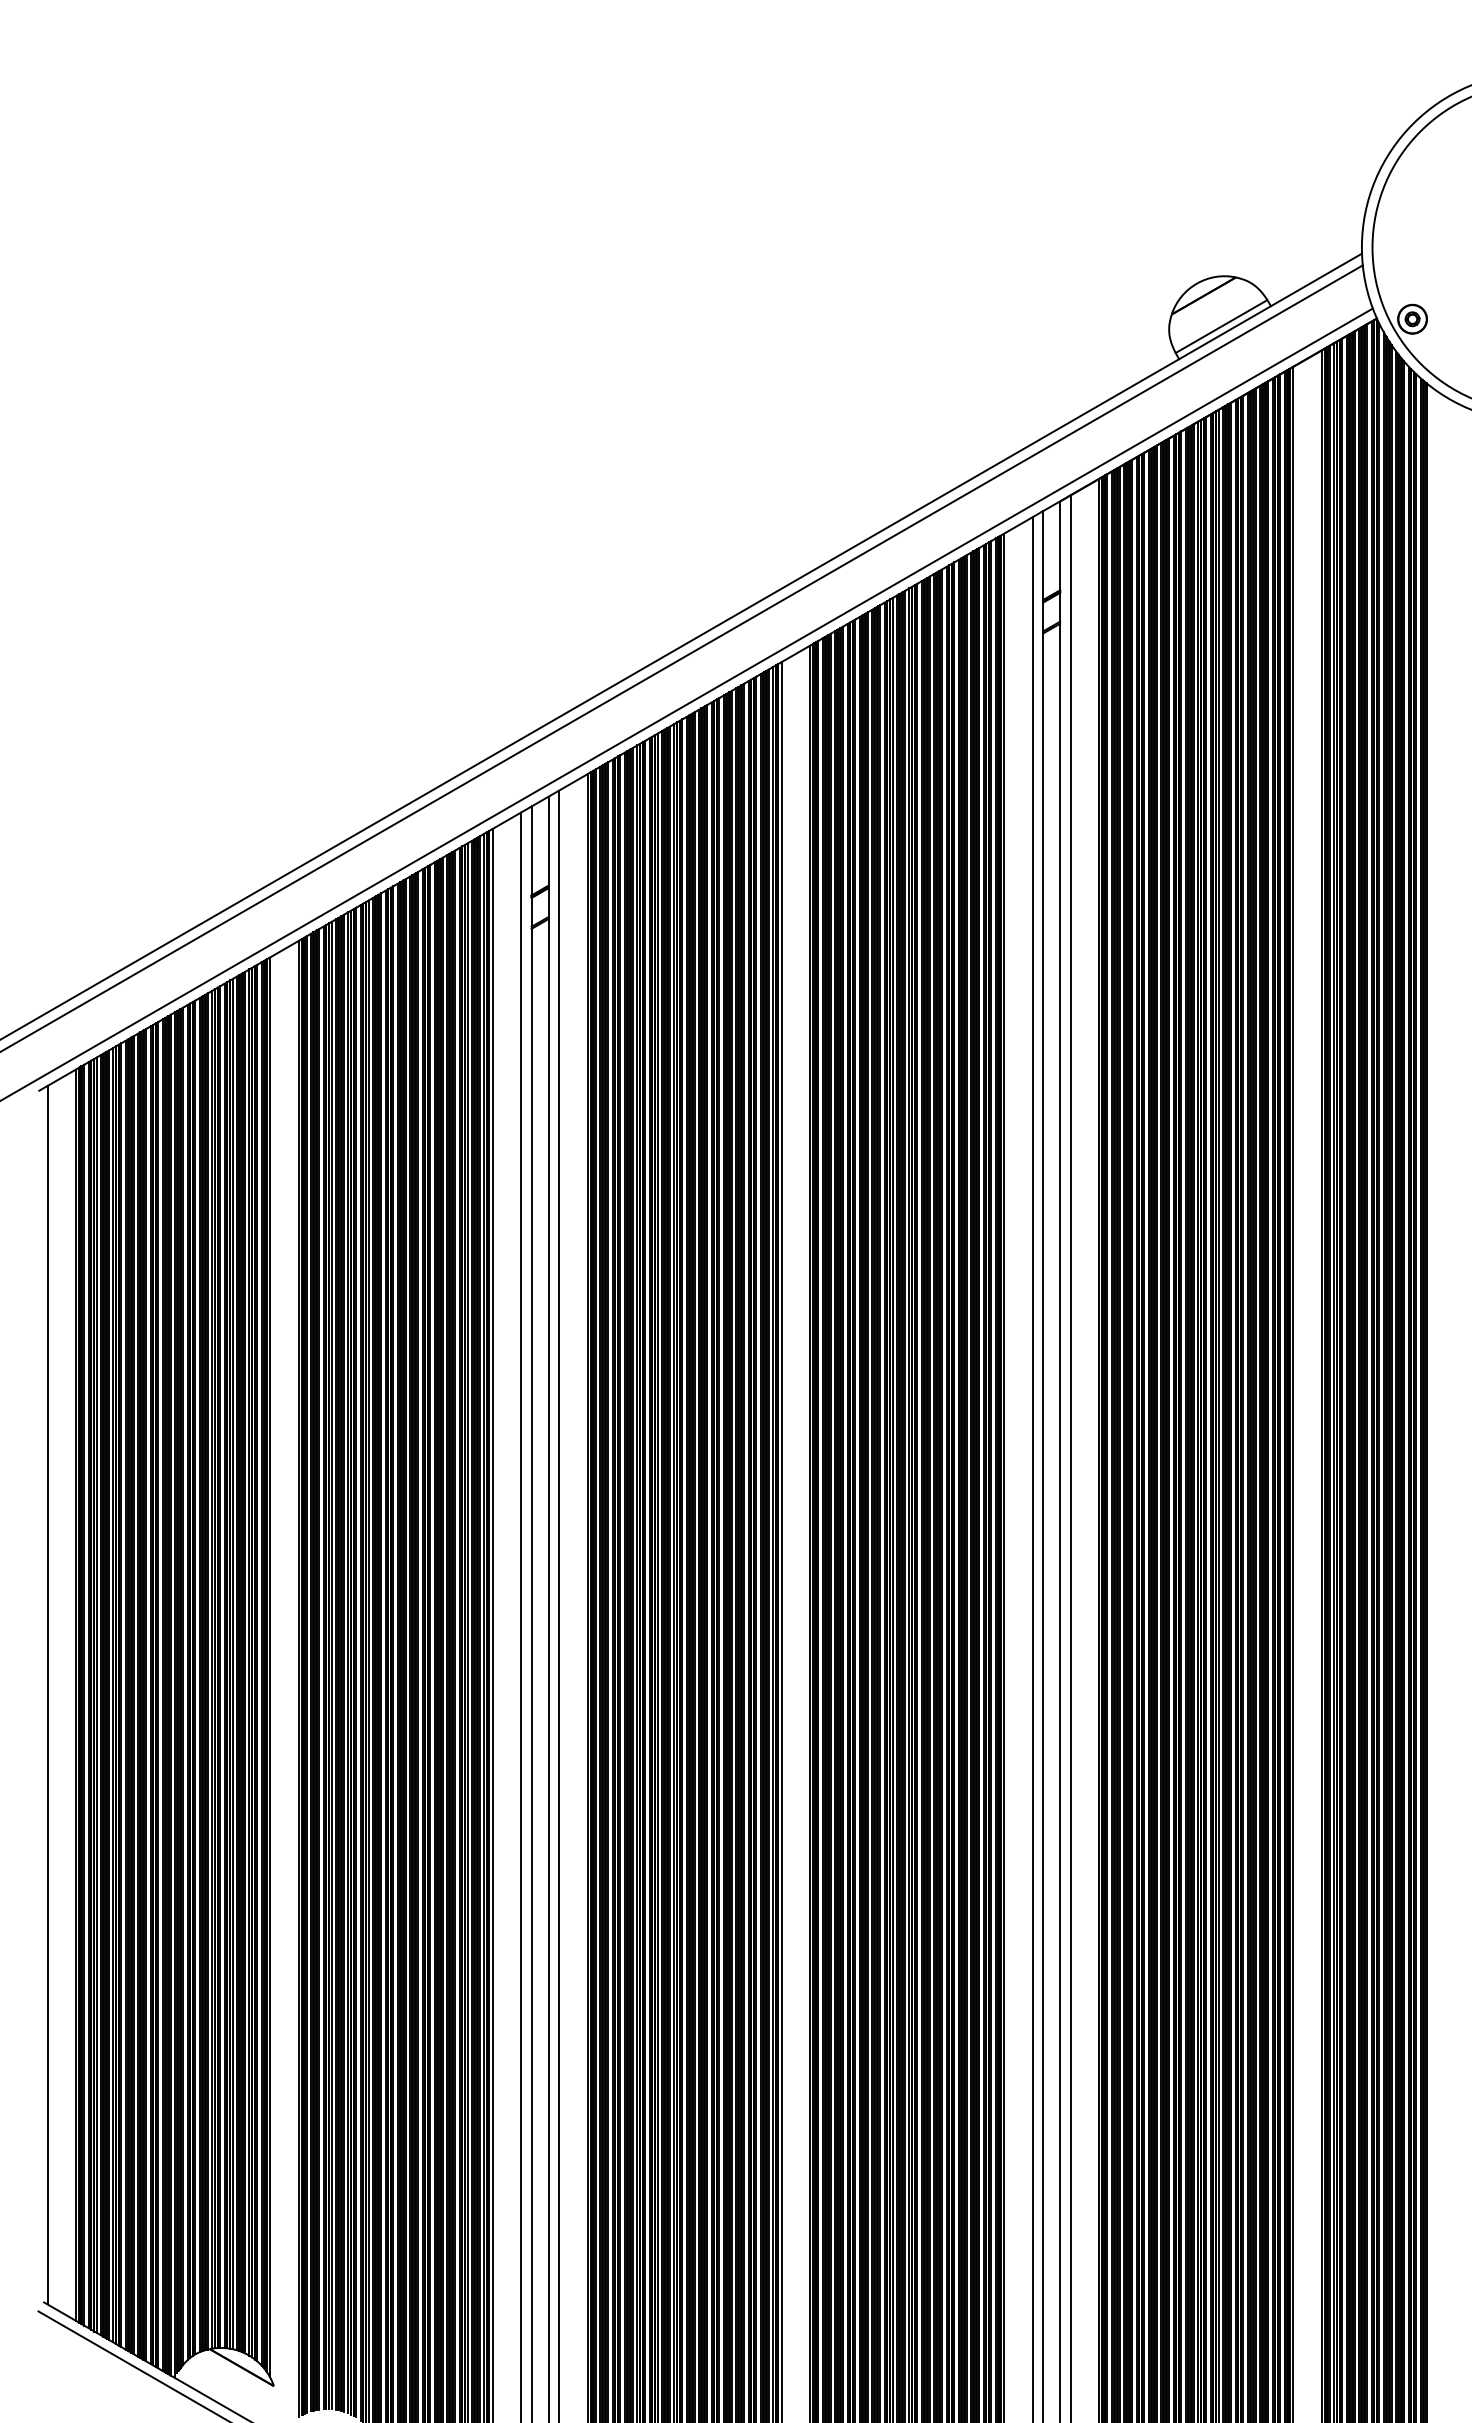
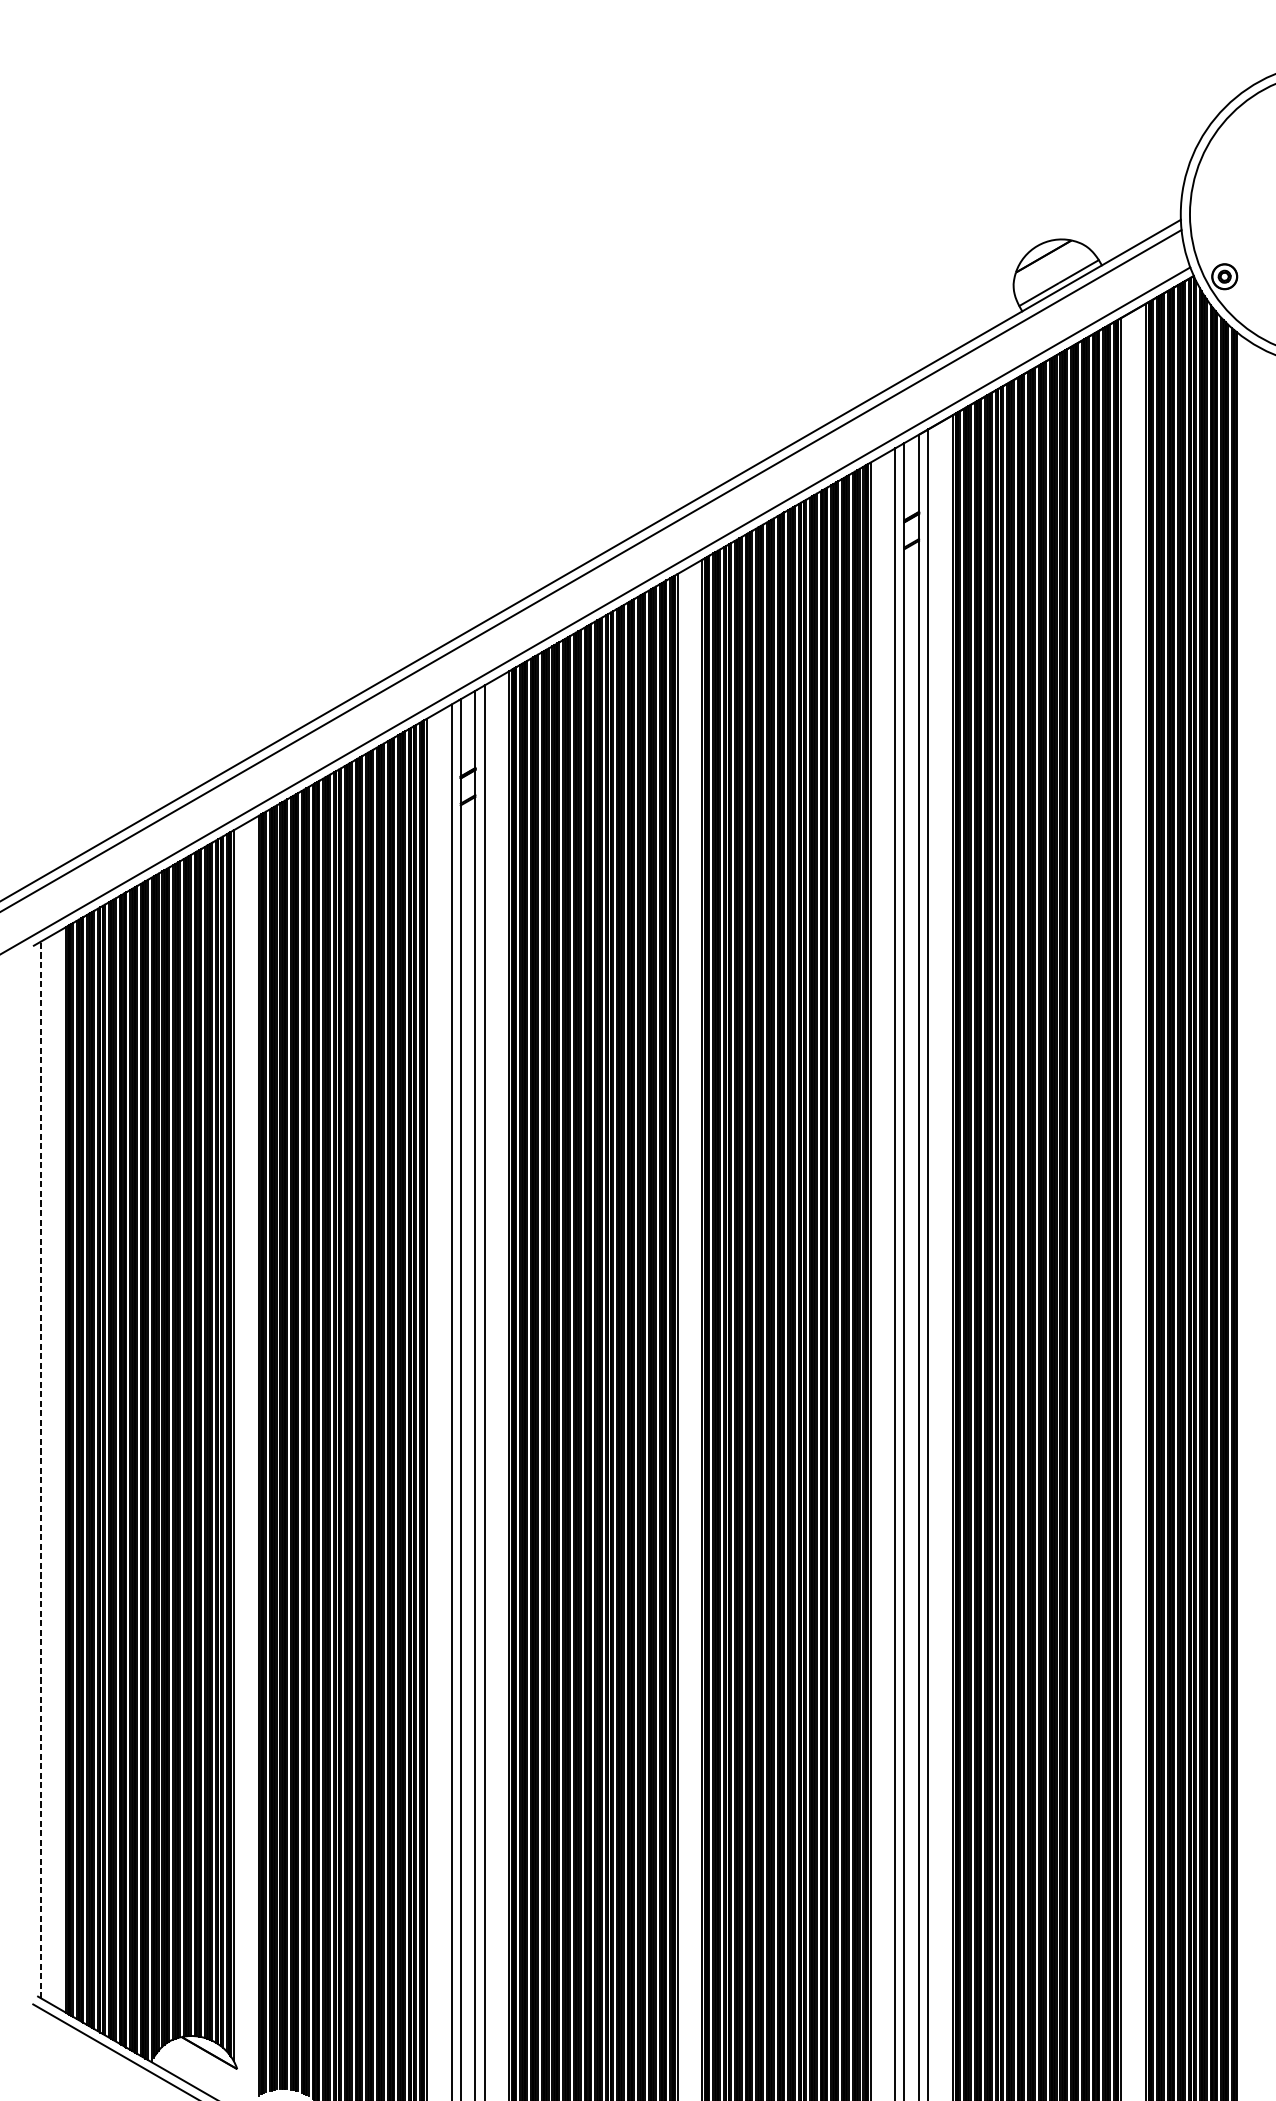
line: (47, 1694) -> (40, 1469), solid -> dashed

